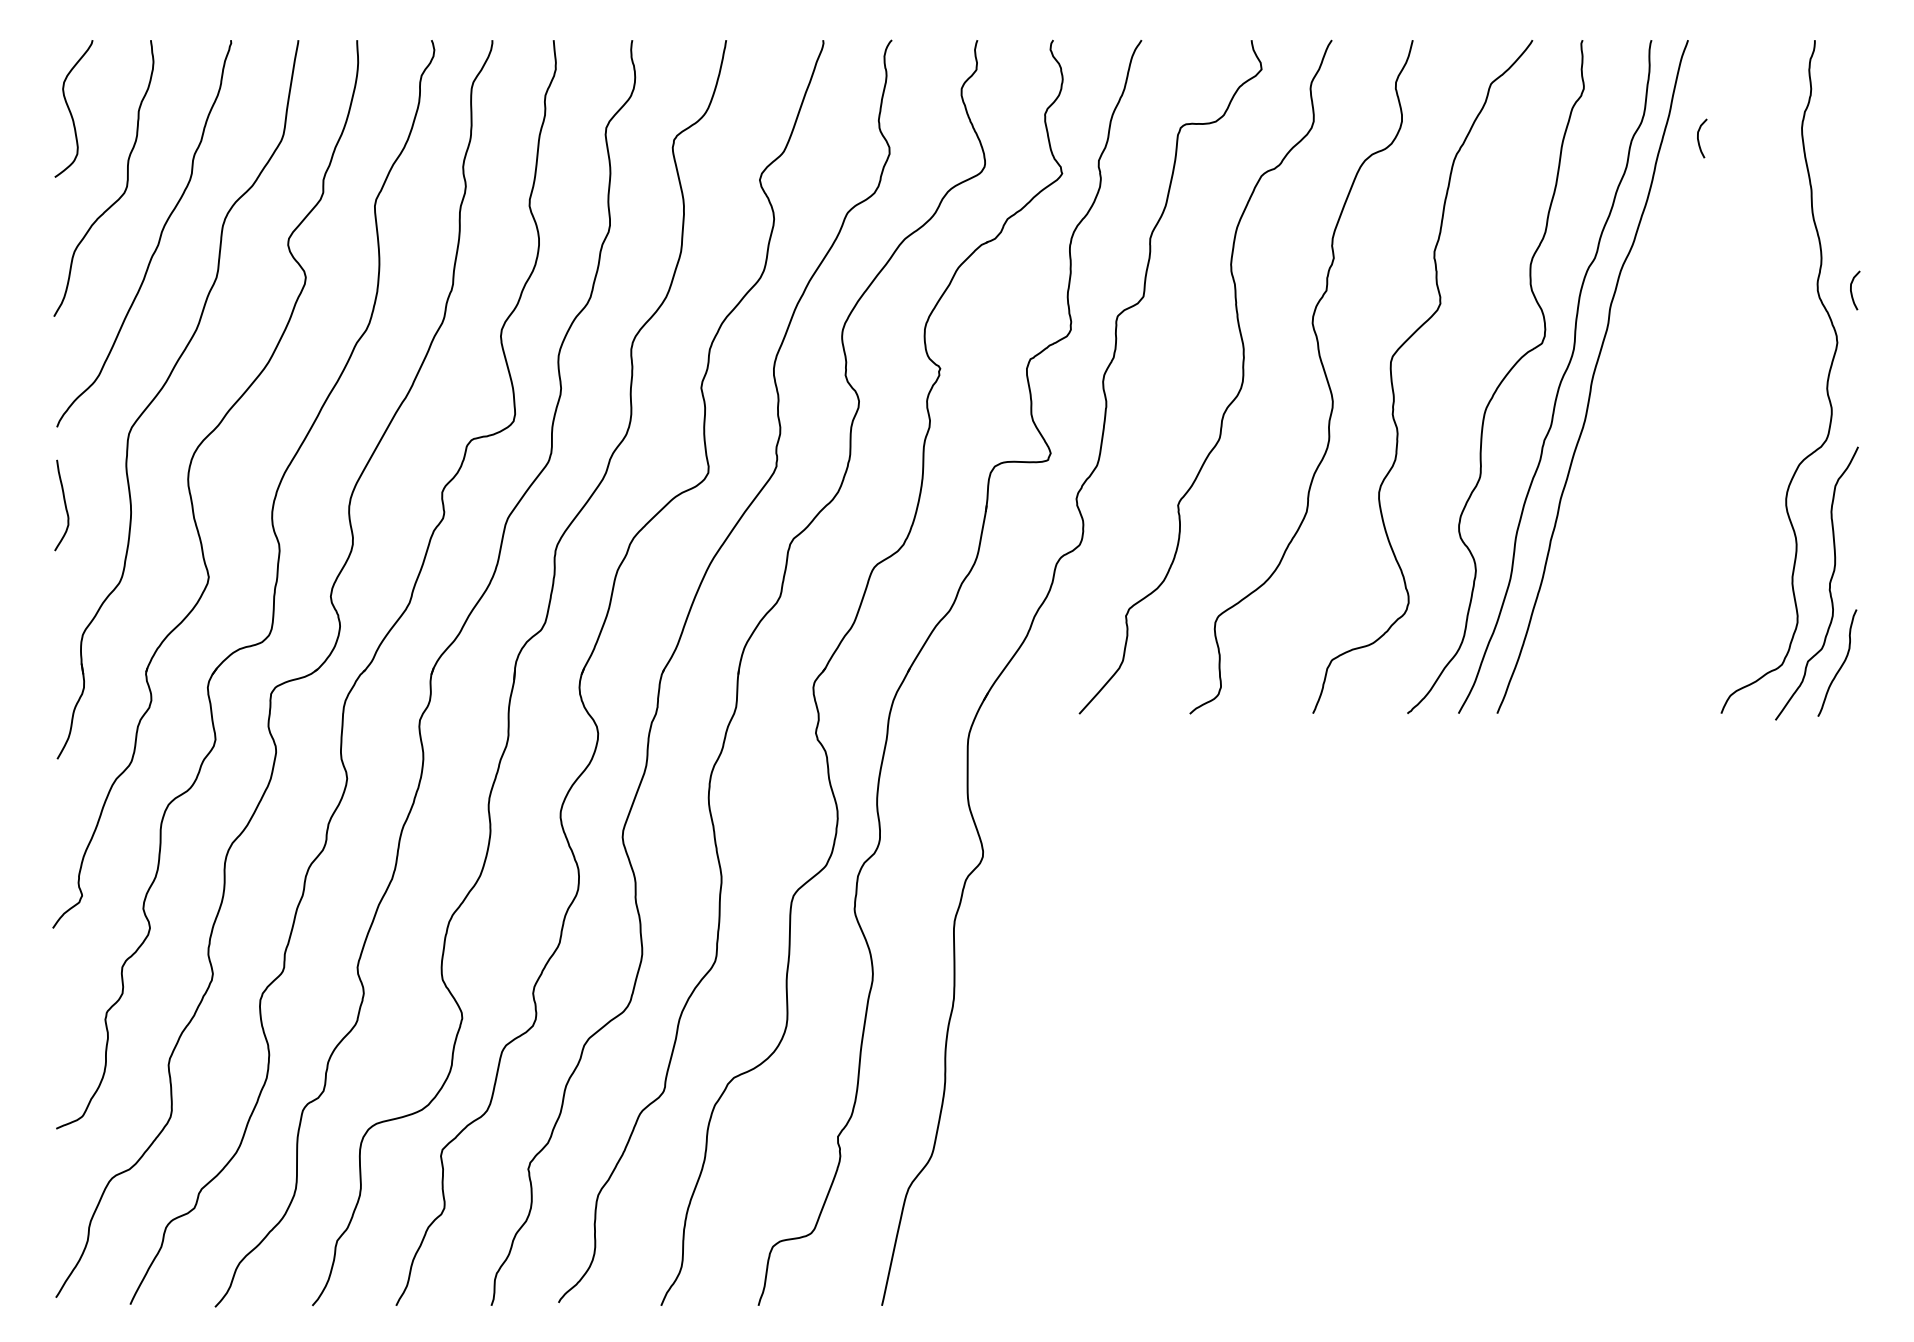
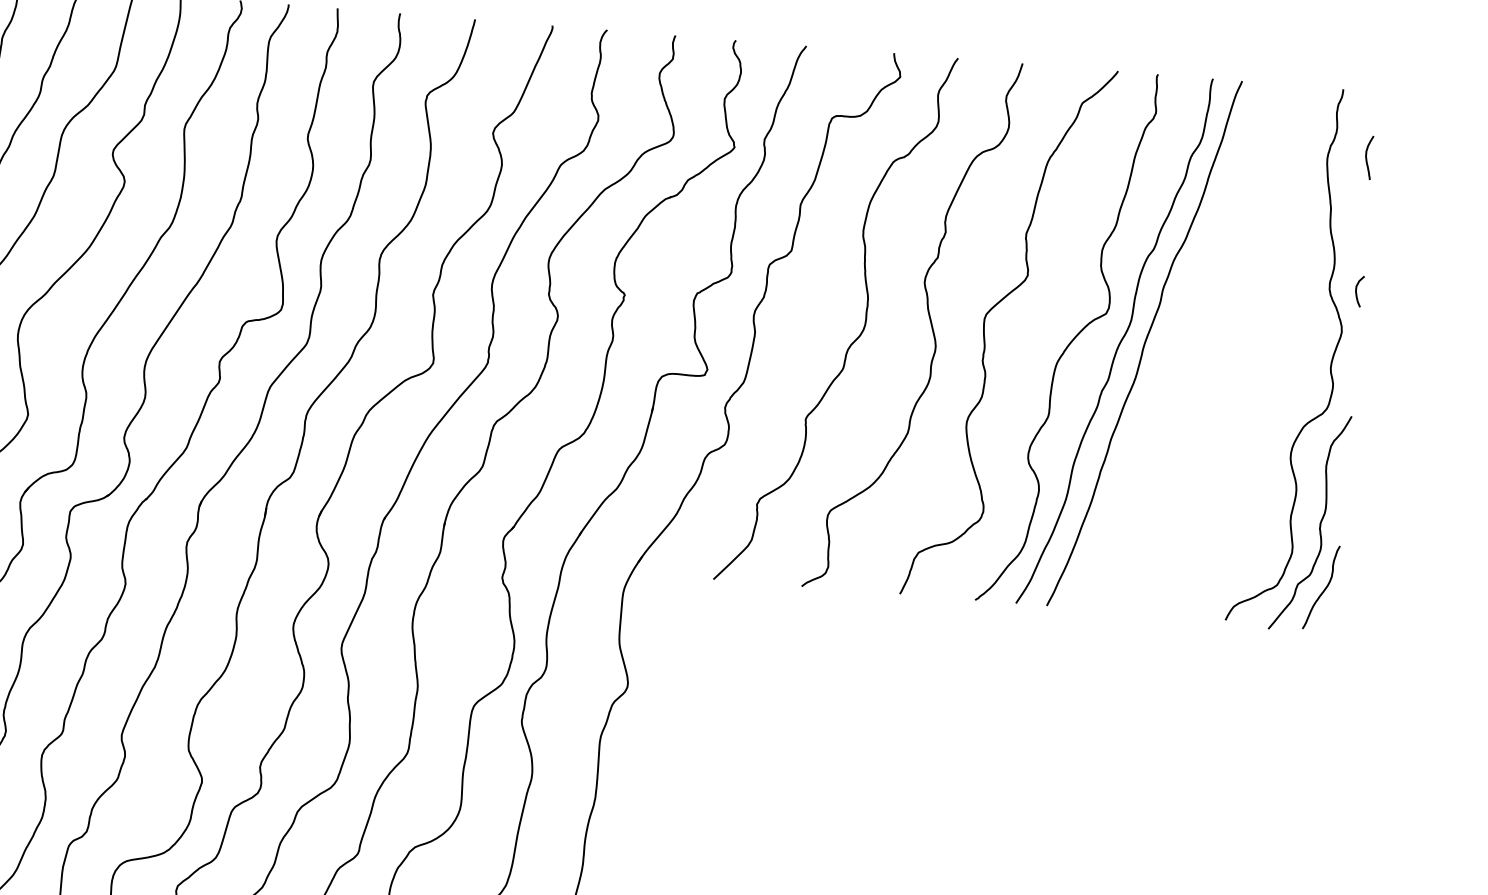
curve: (1851, 123) -> (1367, 158), added
curve: (1699, 140) -> (1244, 161), removed

